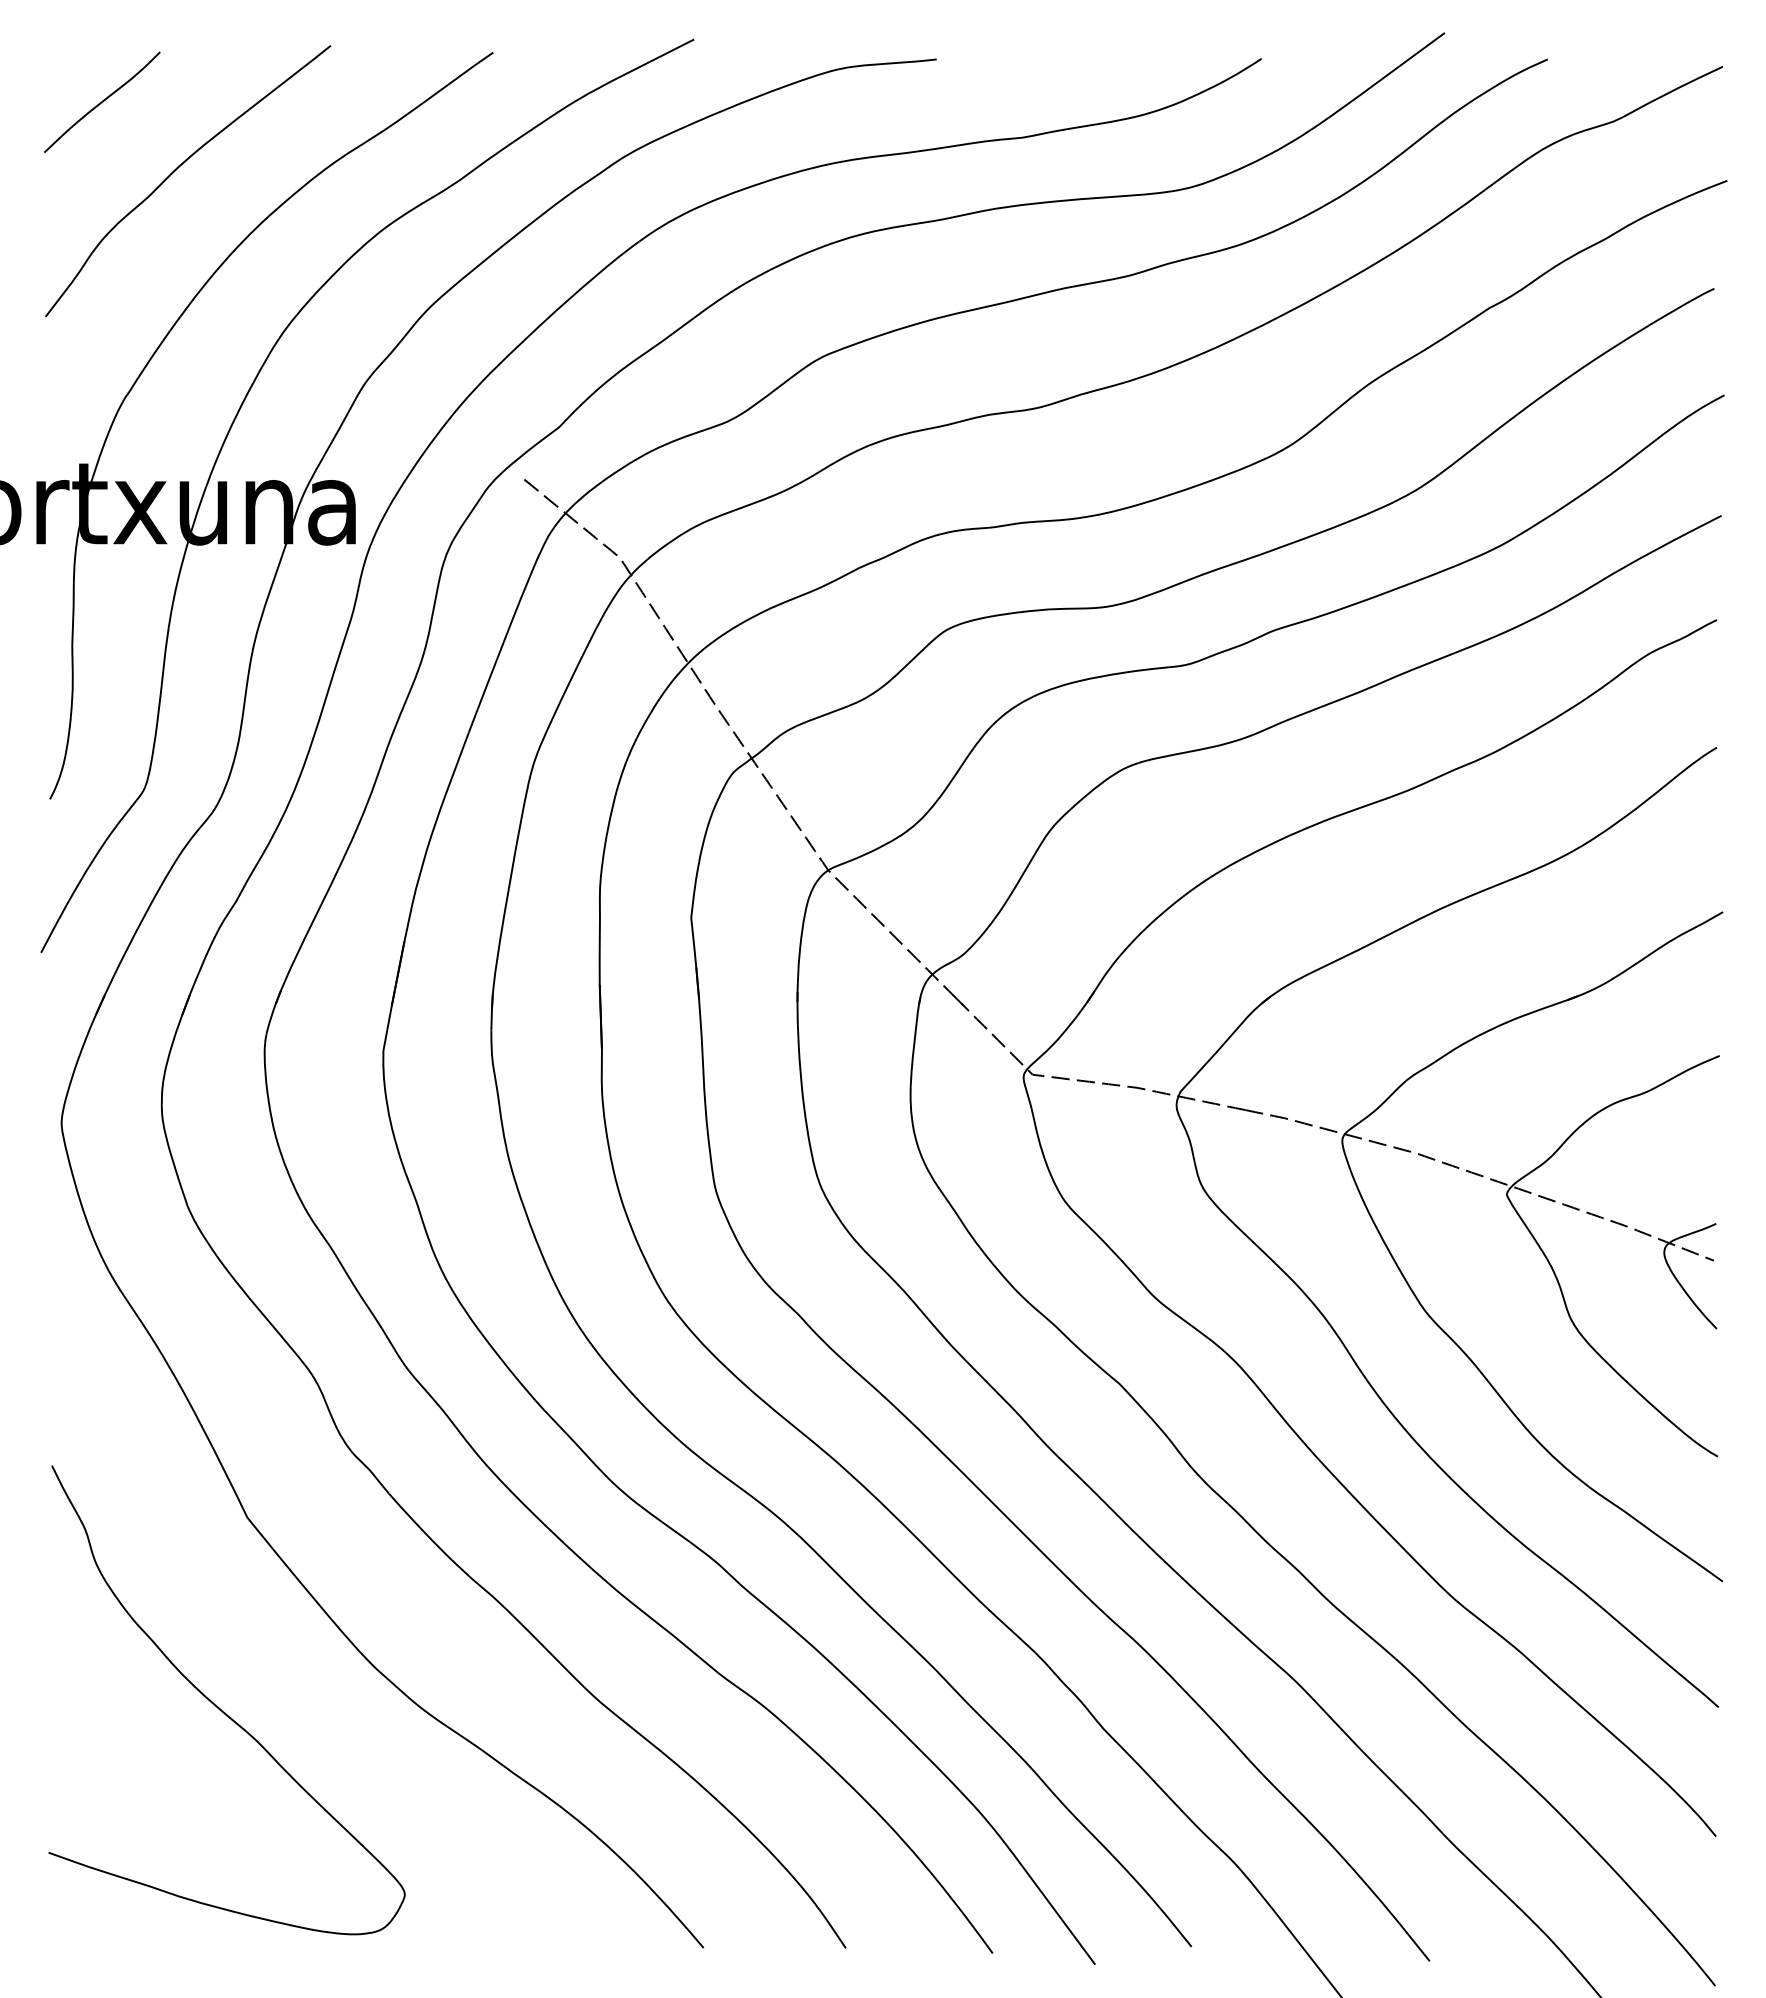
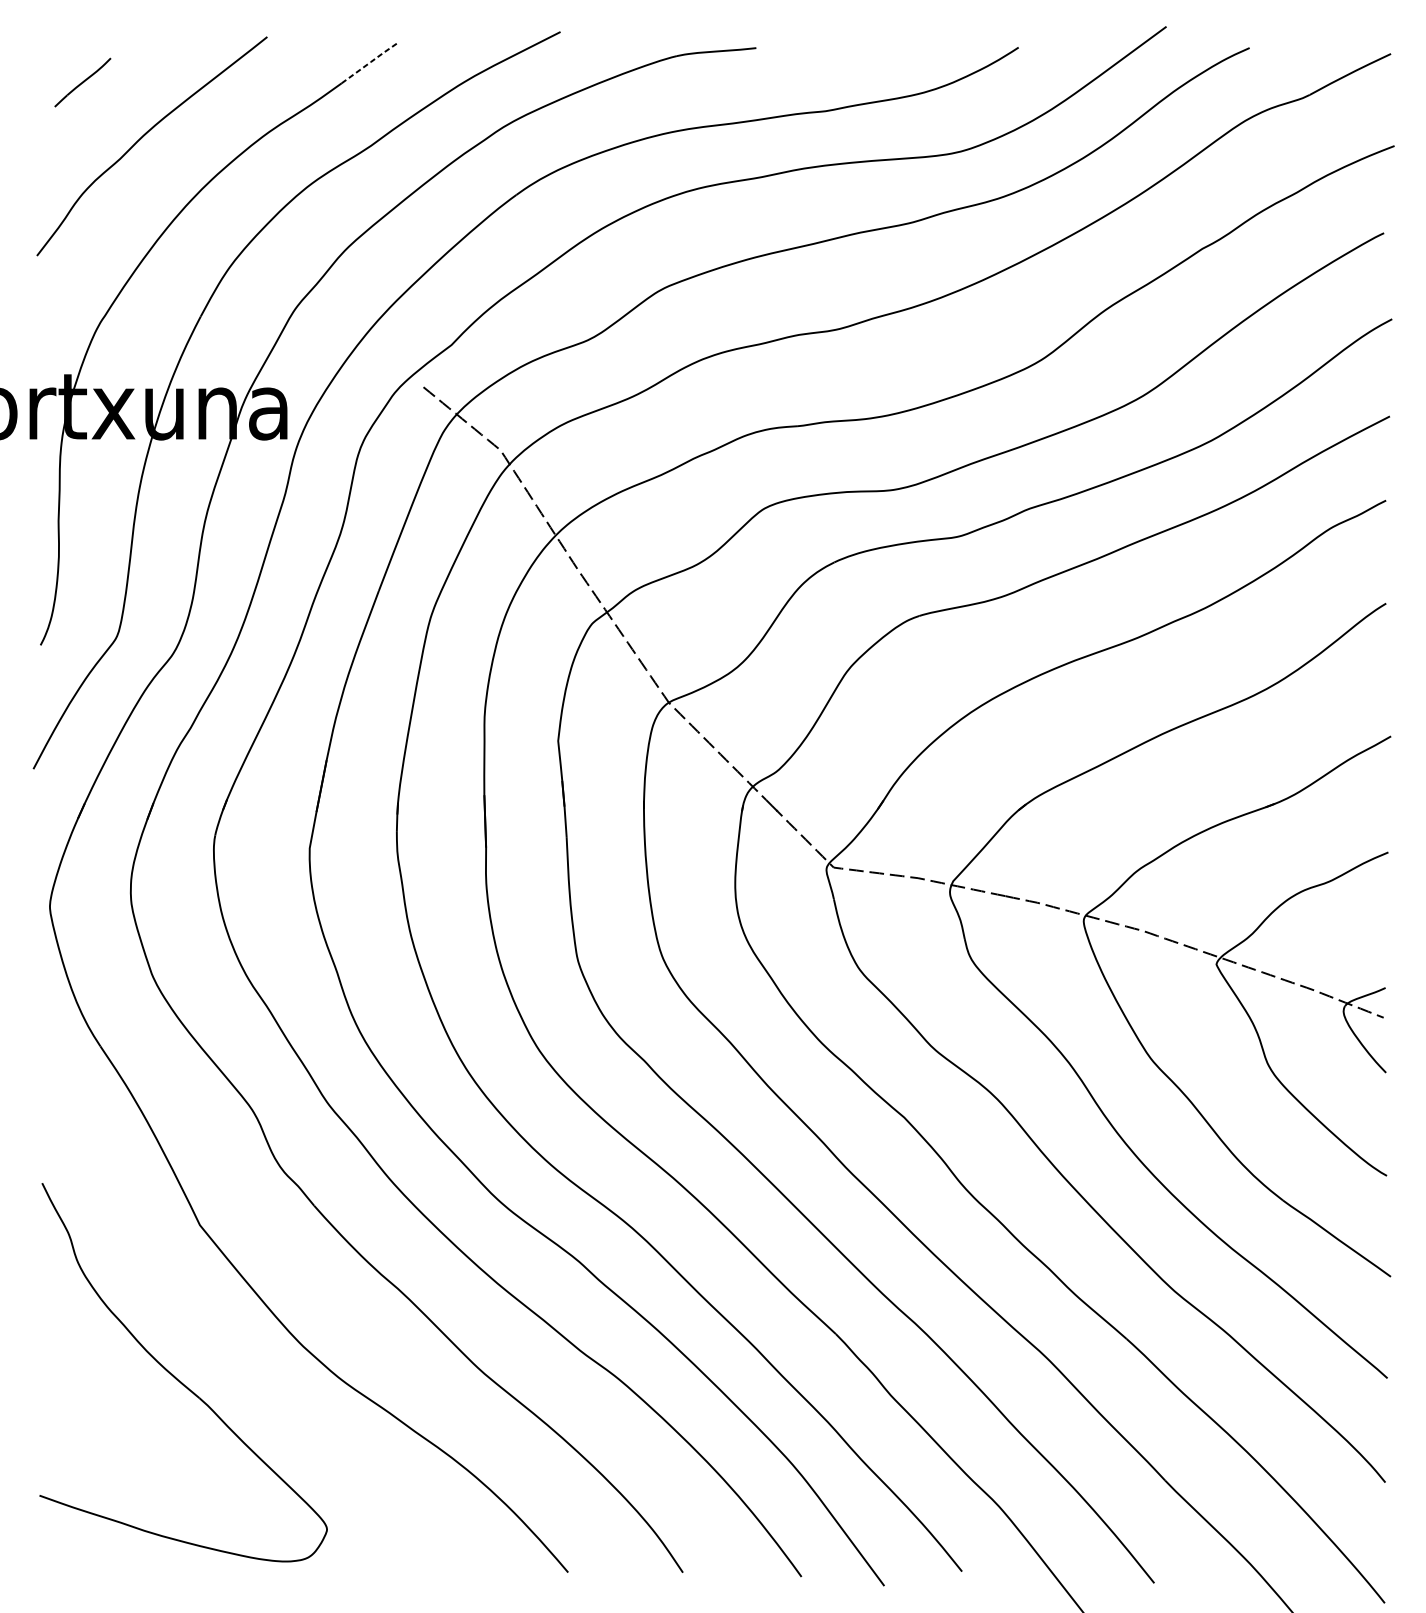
line: (459, 76) -> (371, 61), solid -> dashed
part: (102, 101) -> (82, 82), size x0.6

